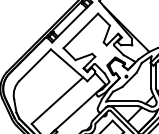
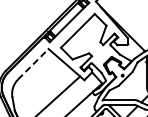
line: (35, 64) -> (33, 63), solid -> dashed

